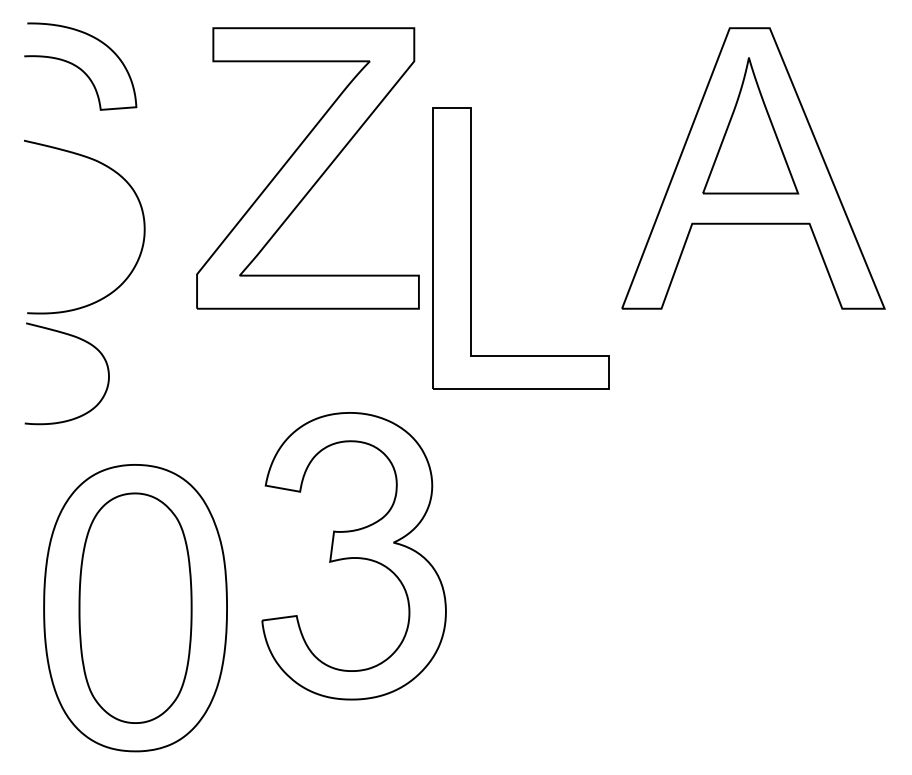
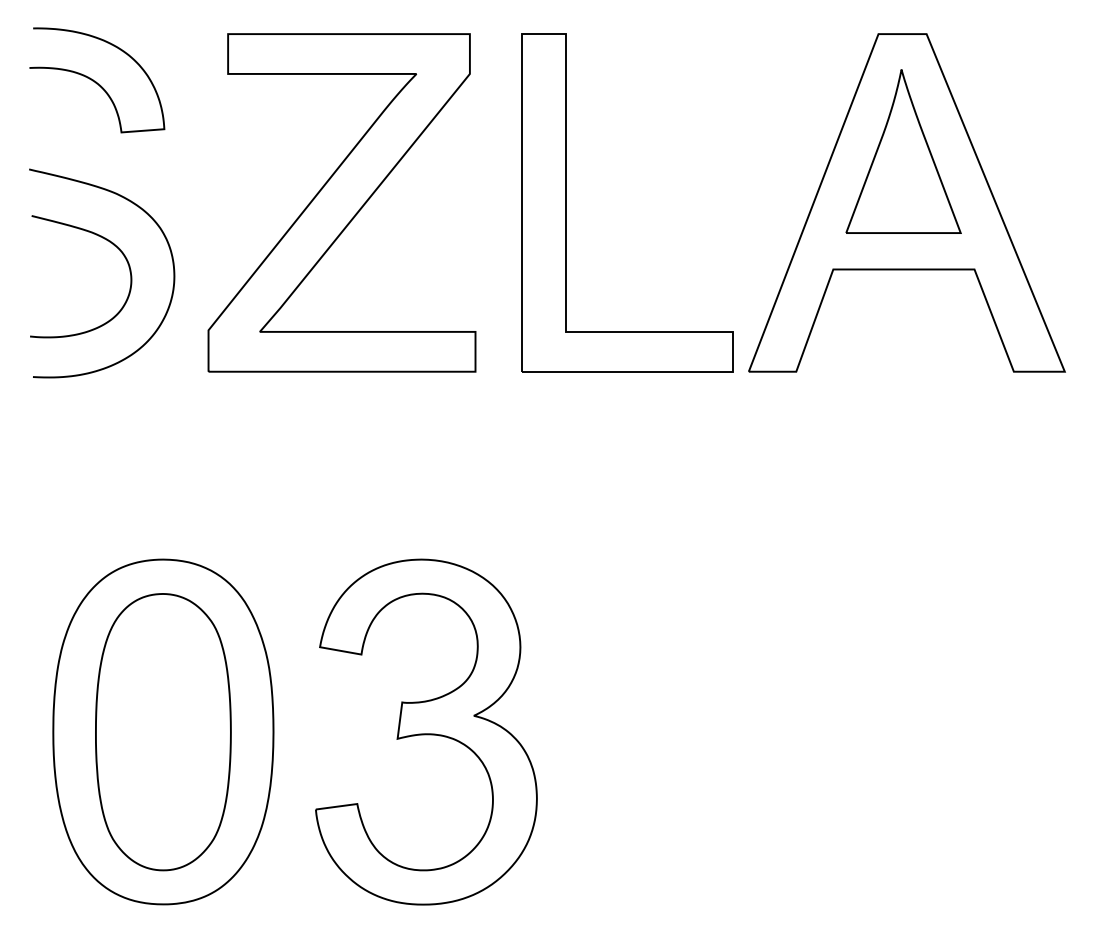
part: (307, 168) -> (341, 202), moved
part: (471, 248) -> (567, 202), moved
curve: (83, 341) -> (100, 237), moved
part: (353, 556) -> (425, 732), moved

